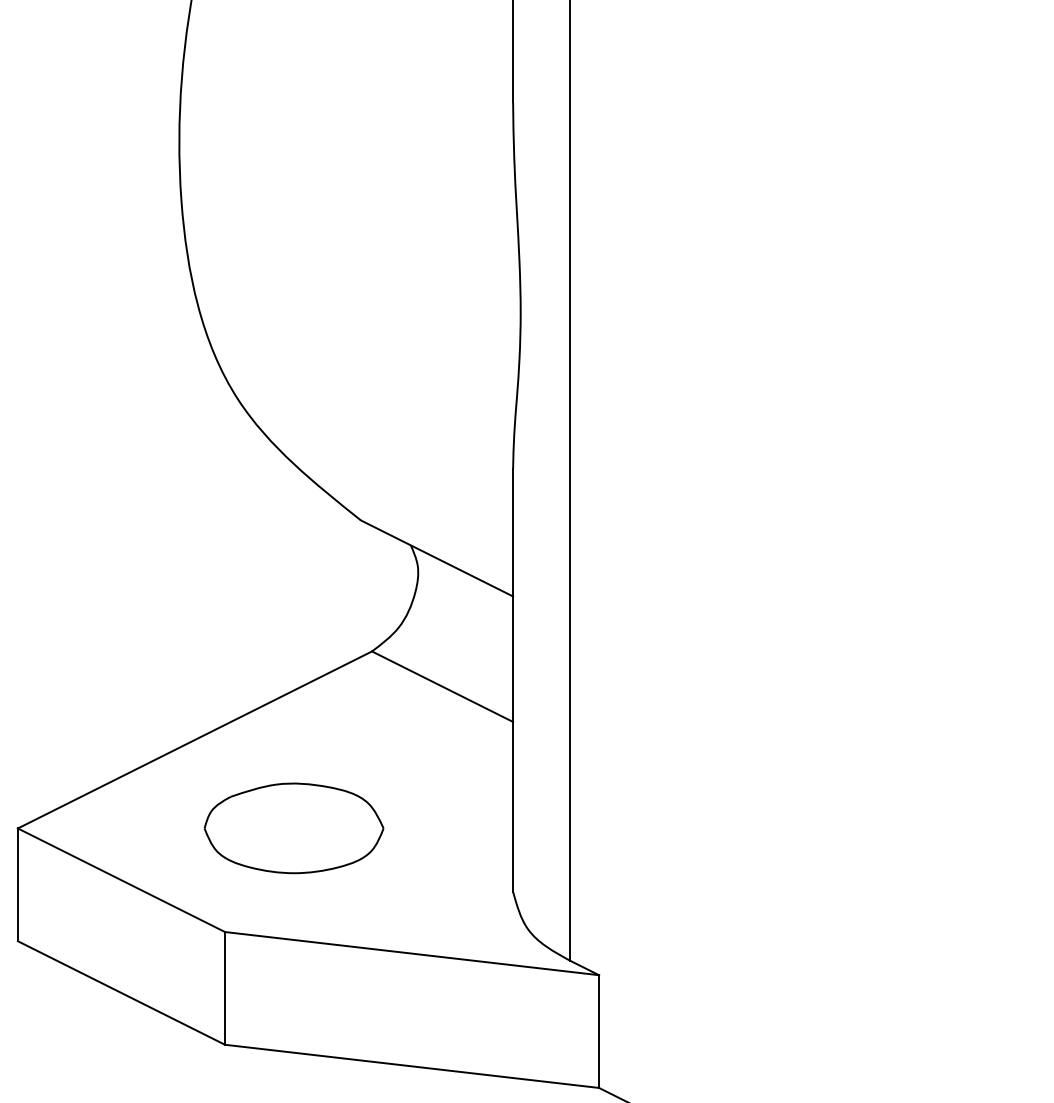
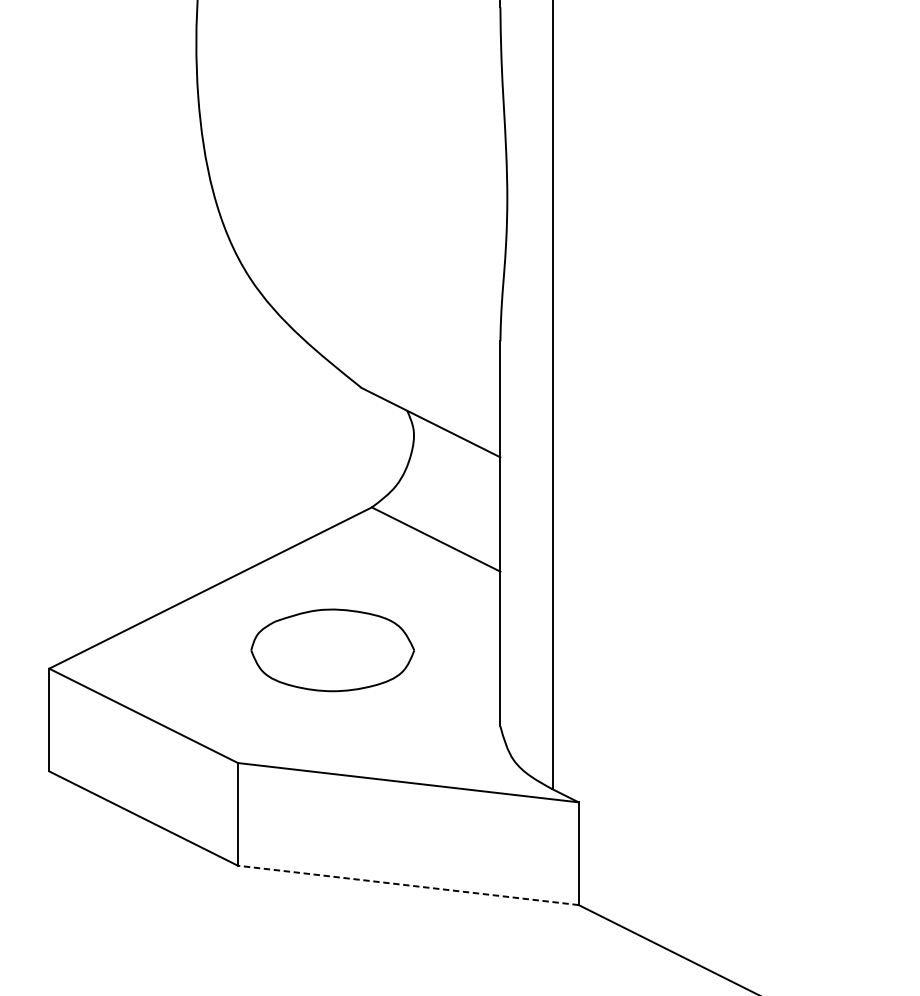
part: (293, 828) -> (332, 650), moved
line: (411, 1066) -> (407, 885), solid -> dashed

